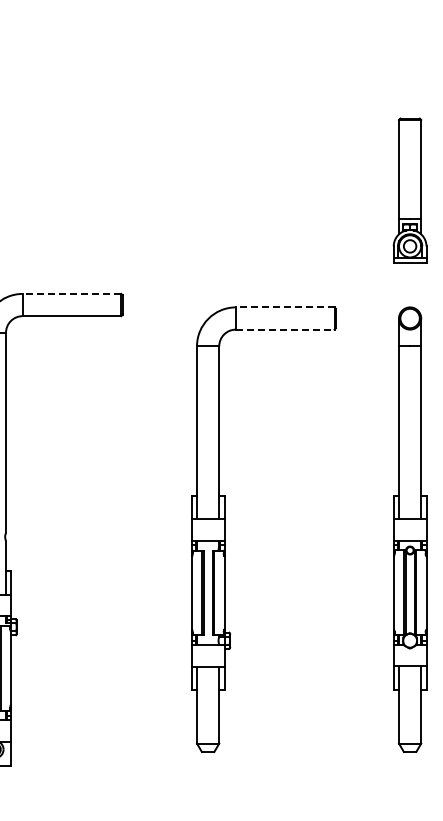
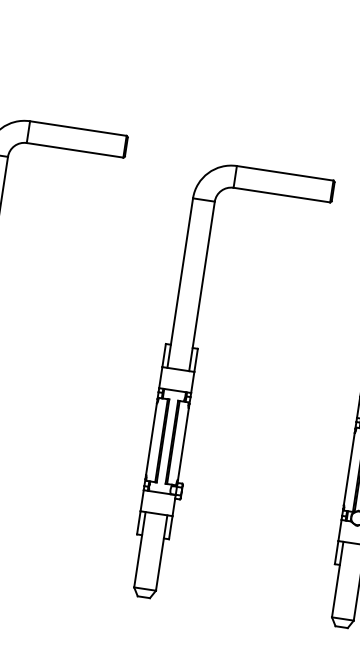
line: (71, 293) -> (77, 128), dashed -> solid
line: (284, 307) -> (284, 173), dashed -> solid
line: (285, 329) -> (282, 195), dashed -> solid

